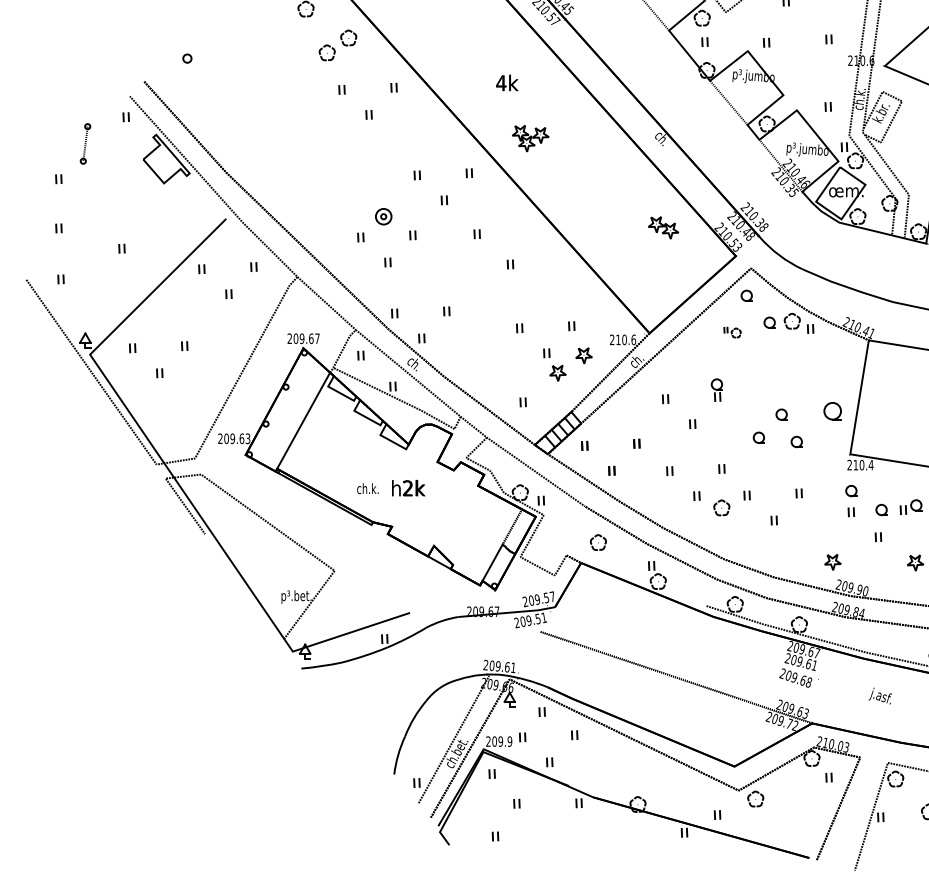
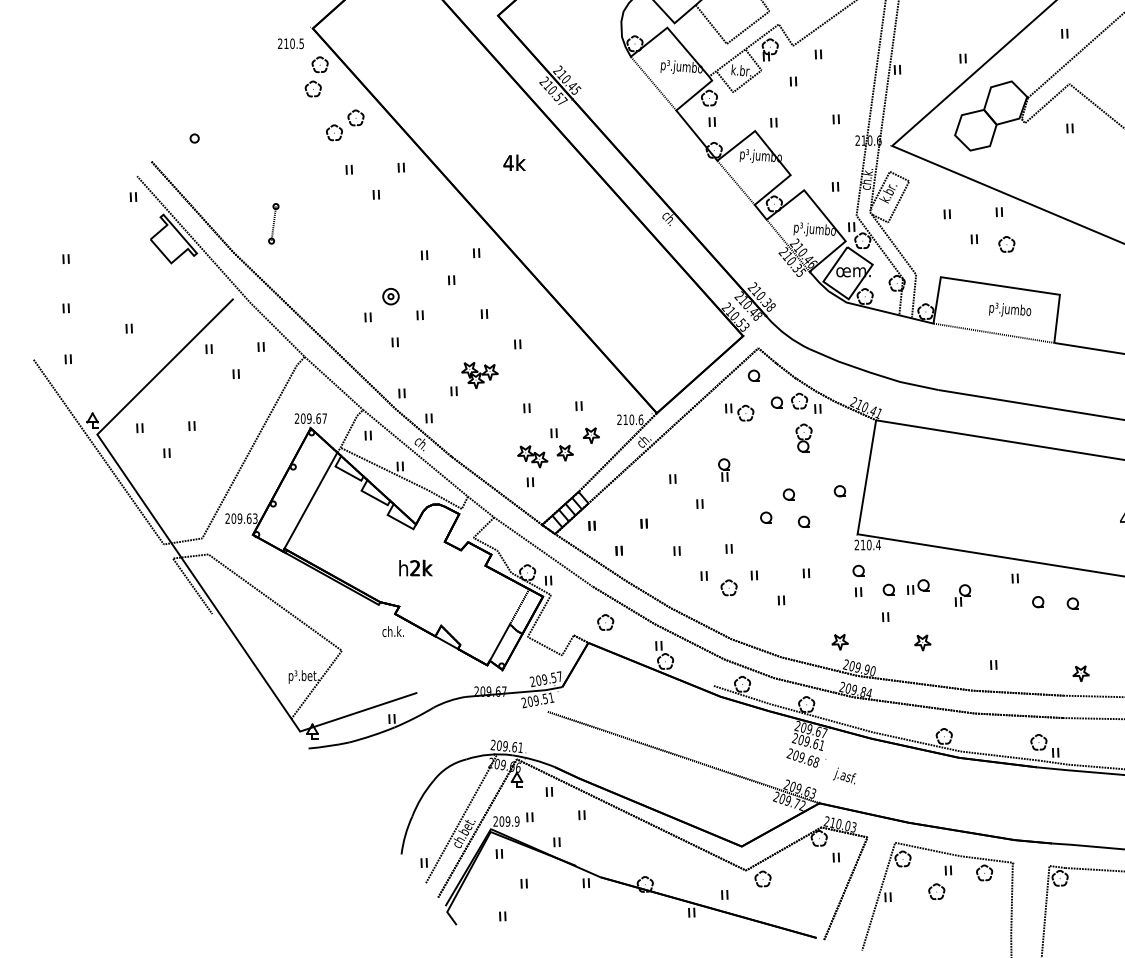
part: (530, 138) -> (479, 375), moved
part: (85, 143) -> (273, 223), moved
part: (663, 227) -> (532, 456), moved
part: (732, 332) -> (739, 412), size x1.67
part: (796, 357) -> (803, 437), added
part: (832, 411) -> (839, 491), size x0.62
text: (367, 488) -> (392, 631), moved
text: (880, 695) -> (844, 775), moved

